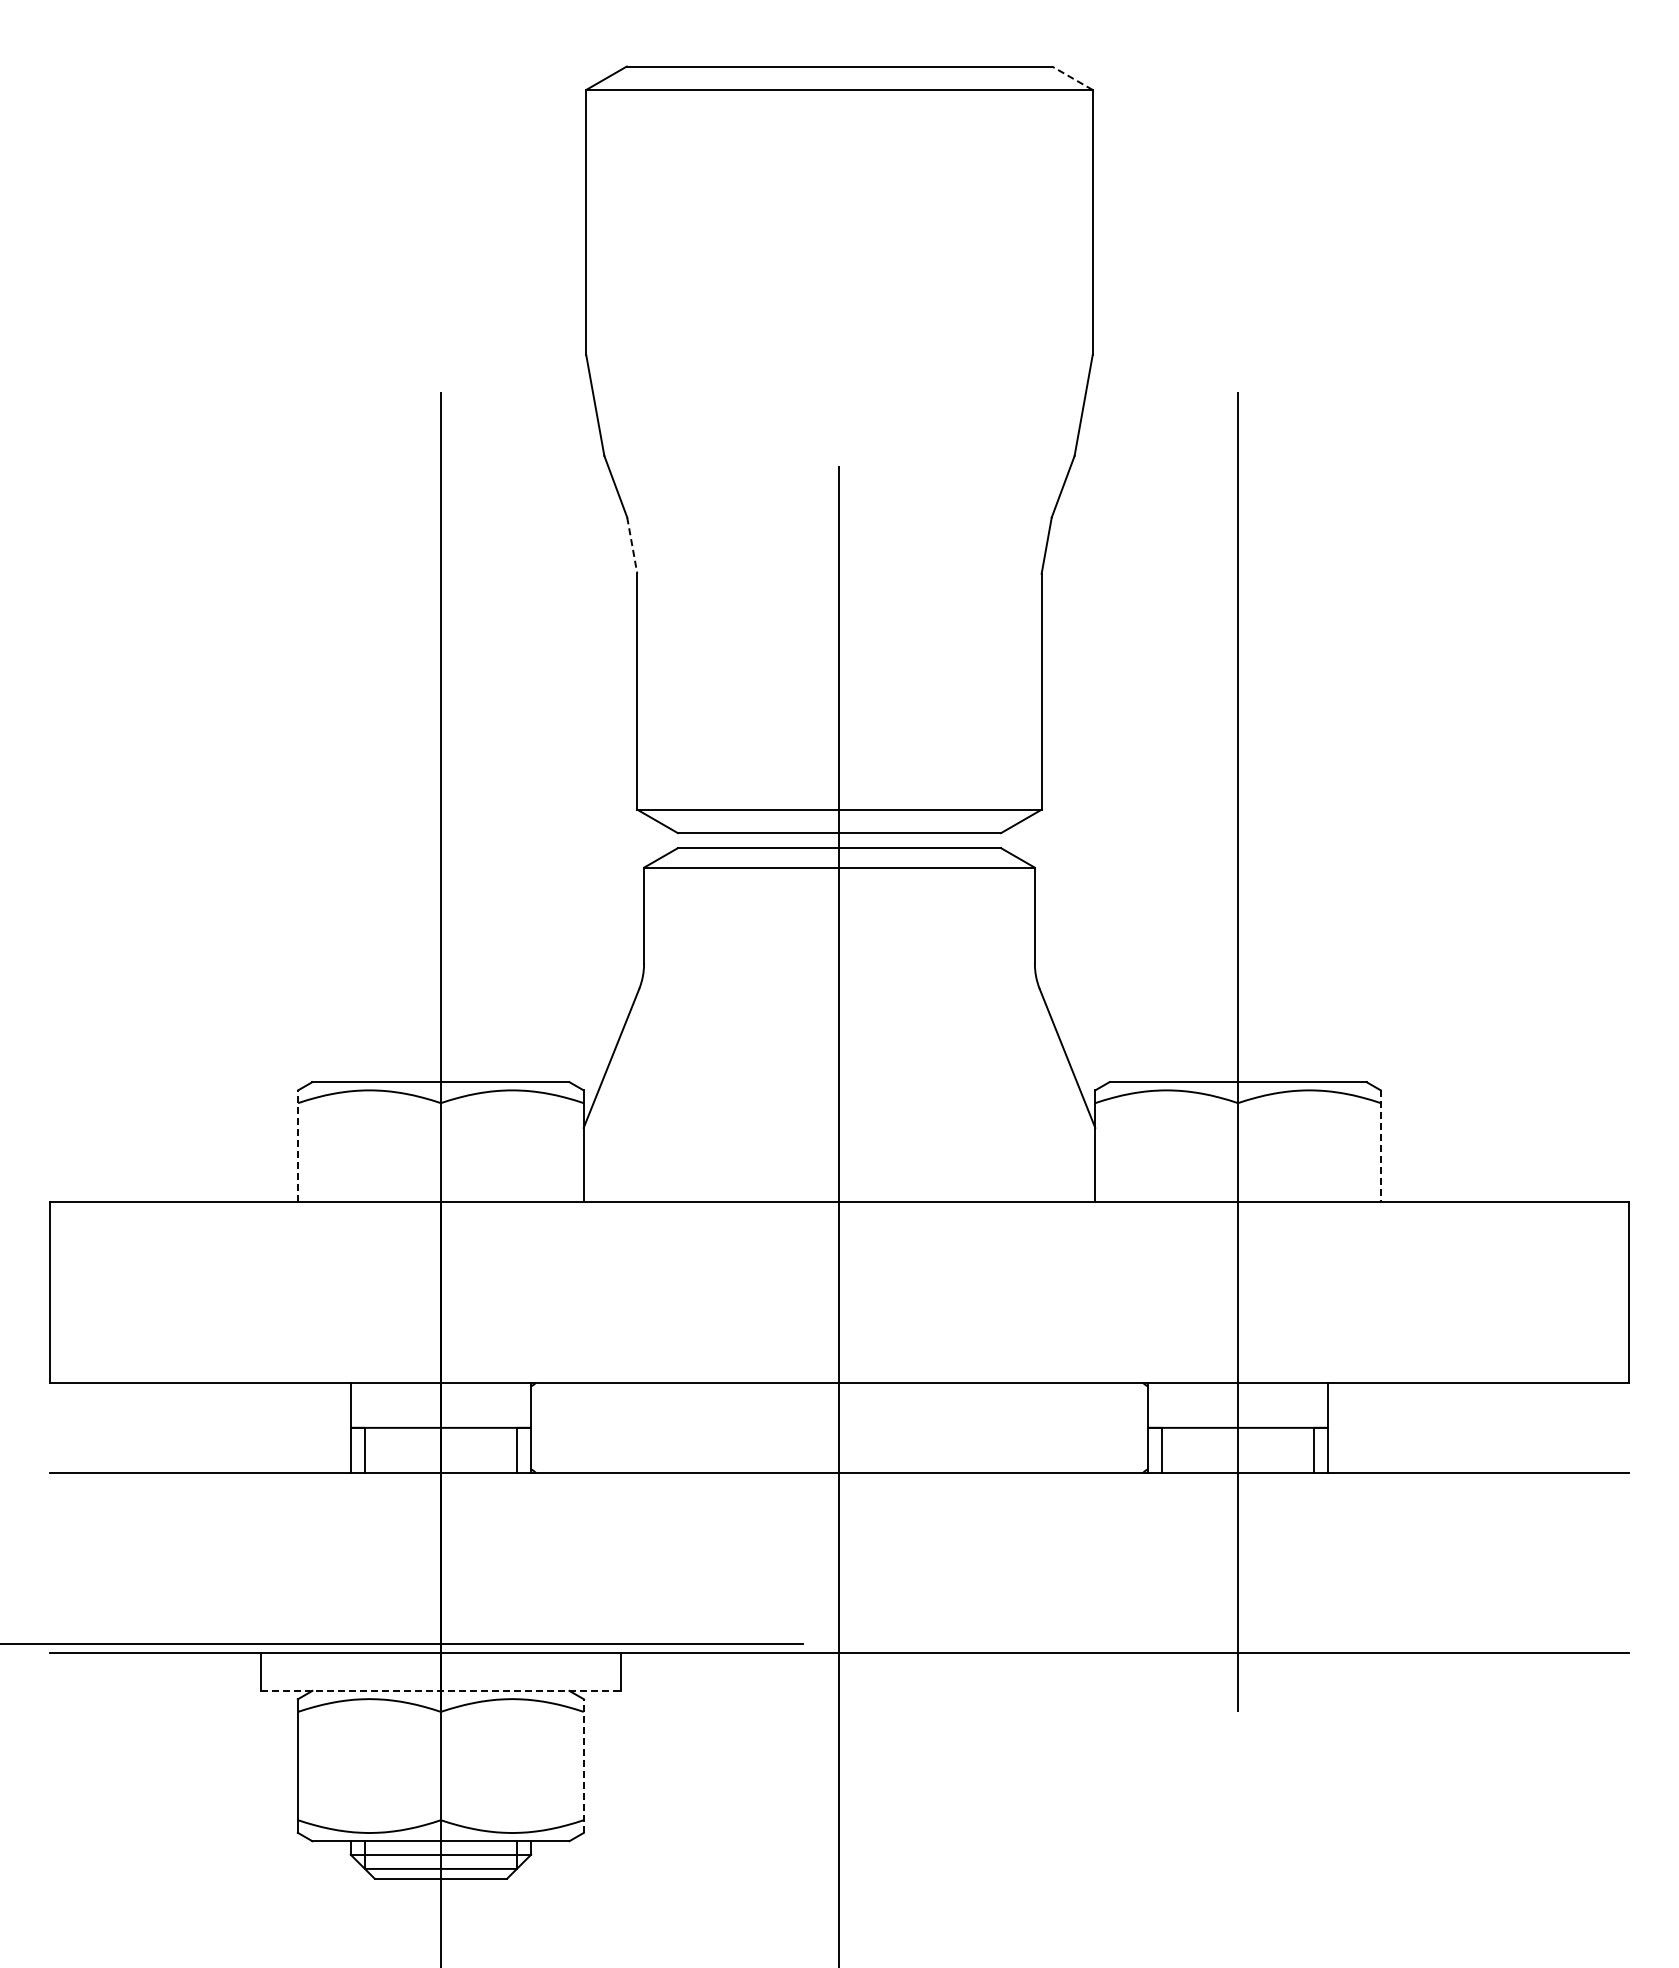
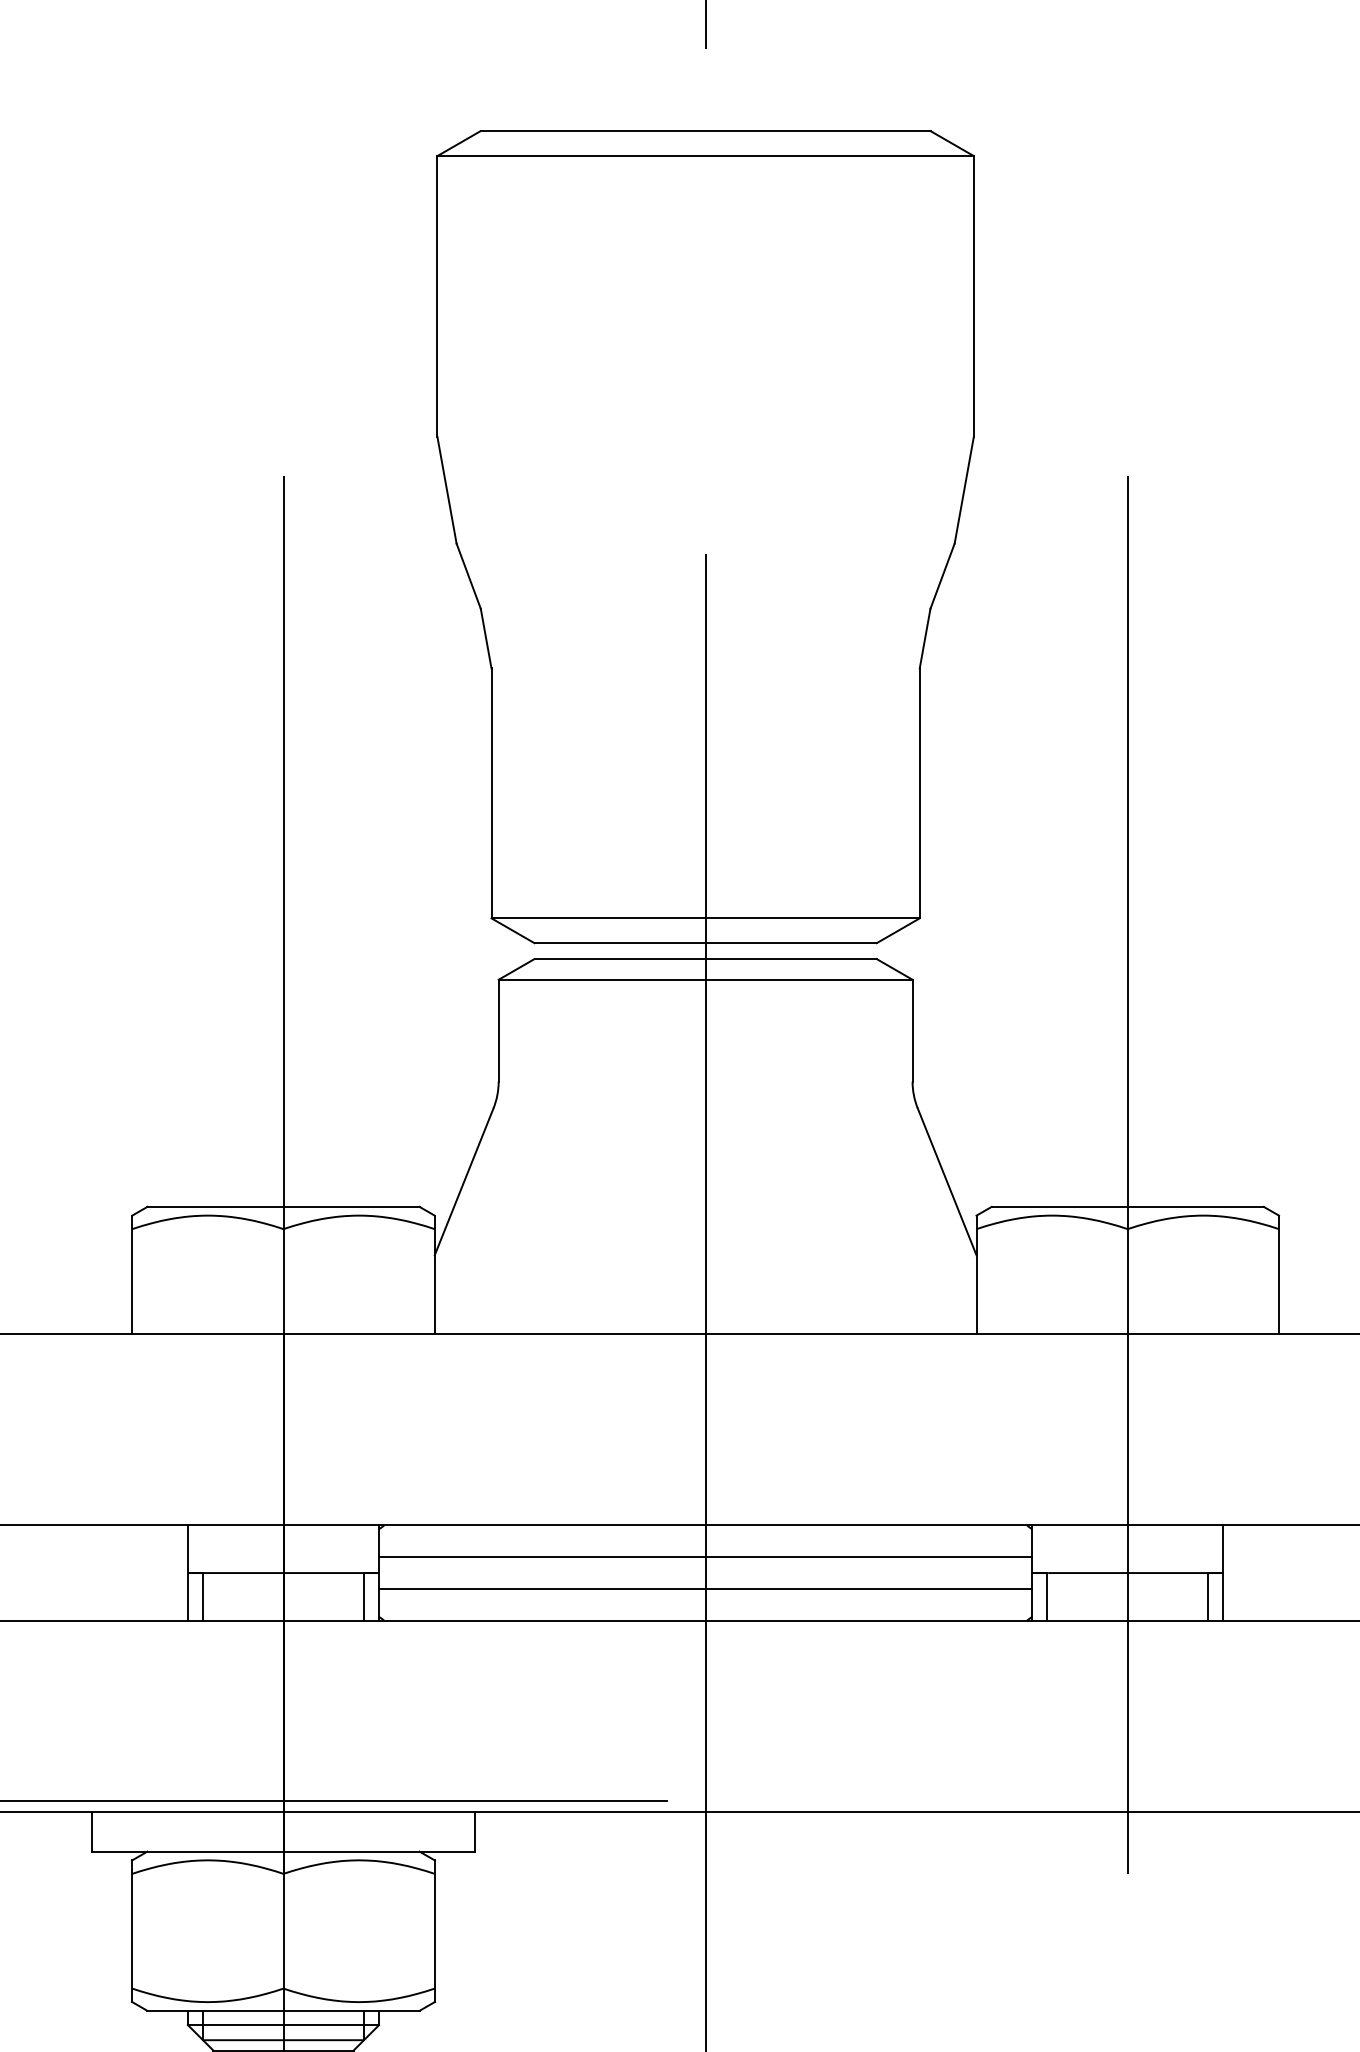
line: (1072, 78) -> (952, 143), dashed -> solid
line: (632, 545) -> (486, 638), dashed -> solid
line: (298, 1145) -> (132, 1273), dashed -> solid
line: (1380, 1146) -> (1278, 1275), dashed -> solid
line: (839, 1412) -> (705, 1556), added
line: (839, 1442) -> (705, 1588), added
line: (441, 1690) -> (284, 1851), dashed -> solid
line: (583, 1766) -> (434, 1931), dashed -> solid

